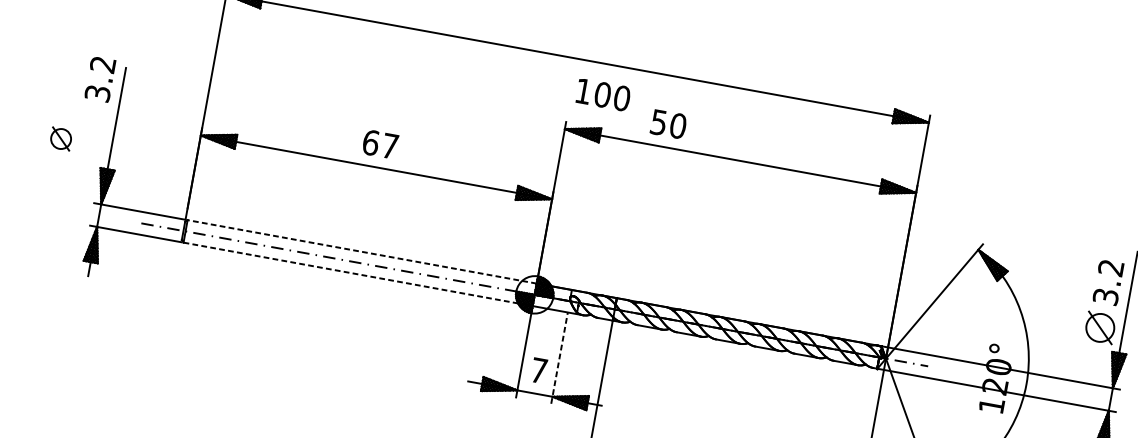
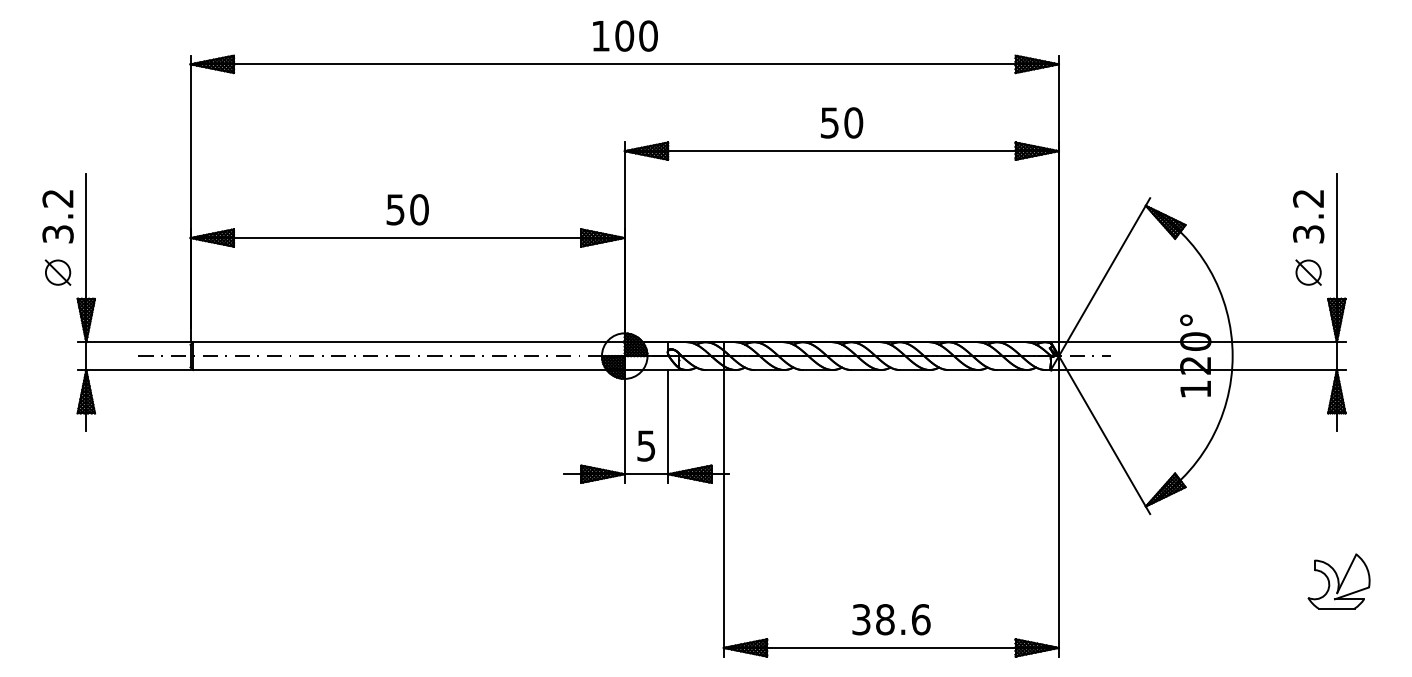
text: (99, 79) -> (57, 216), moved
text: (603, 94) -> (625, 35), moved
text: (669, 124) -> (842, 122), moved
part: (60, 138) -> (57, 272), moved
text: (380, 144) -> (407, 209), 67 -> 50
line: (361, 252) -> (408, 342), dashed -> solid
line: (357, 274) -> (408, 370), dashed -> solid
part: (1100, 327) -> (1308, 272), size x0.71
line: (559, 357) -> (668, 425), dashed -> solid
text: (539, 370) -> (646, 445), 7 -> 5

